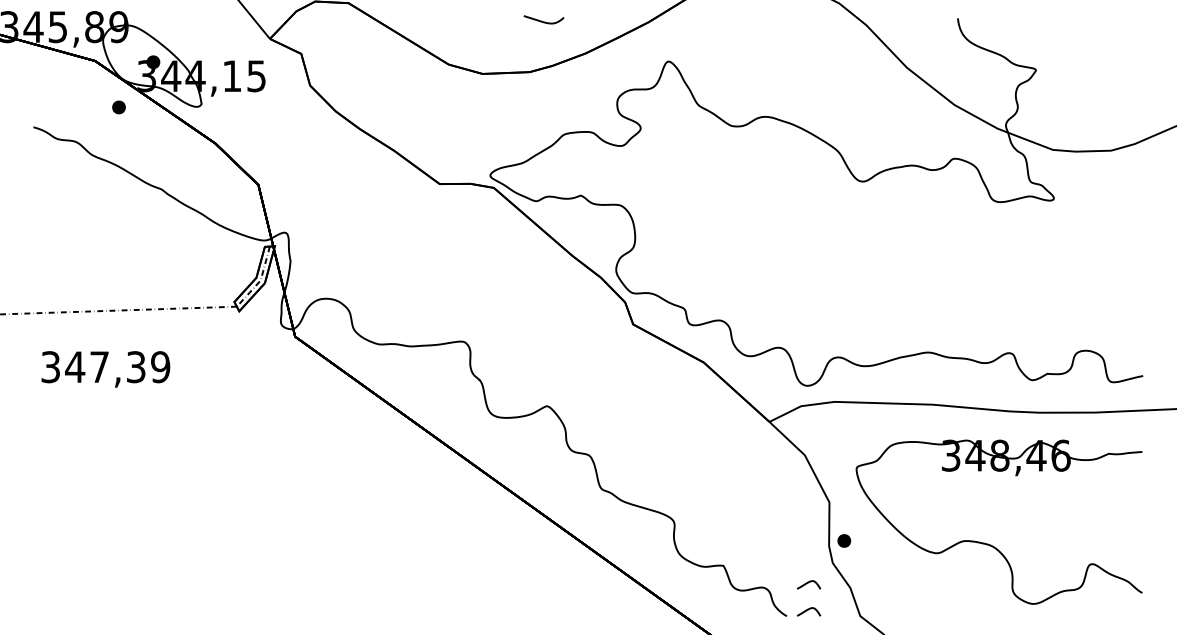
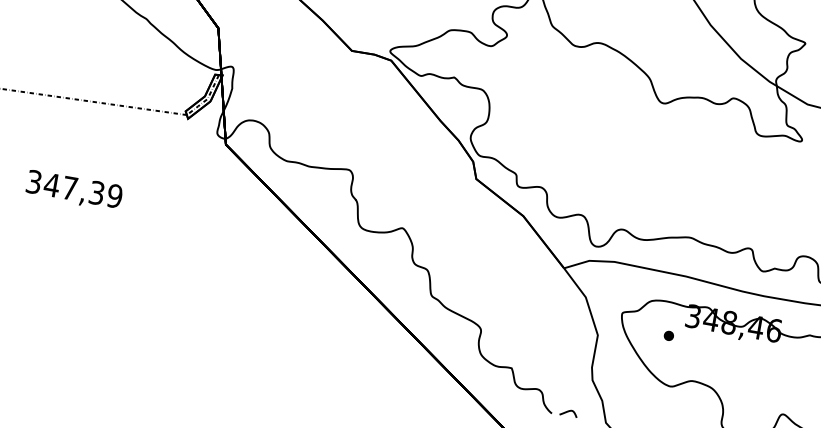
text: (105, 369) -> (74, 190), moved
part: (844, 540) -> (669, 335), moved
curve: (808, 583) -> (572, 392), removed

